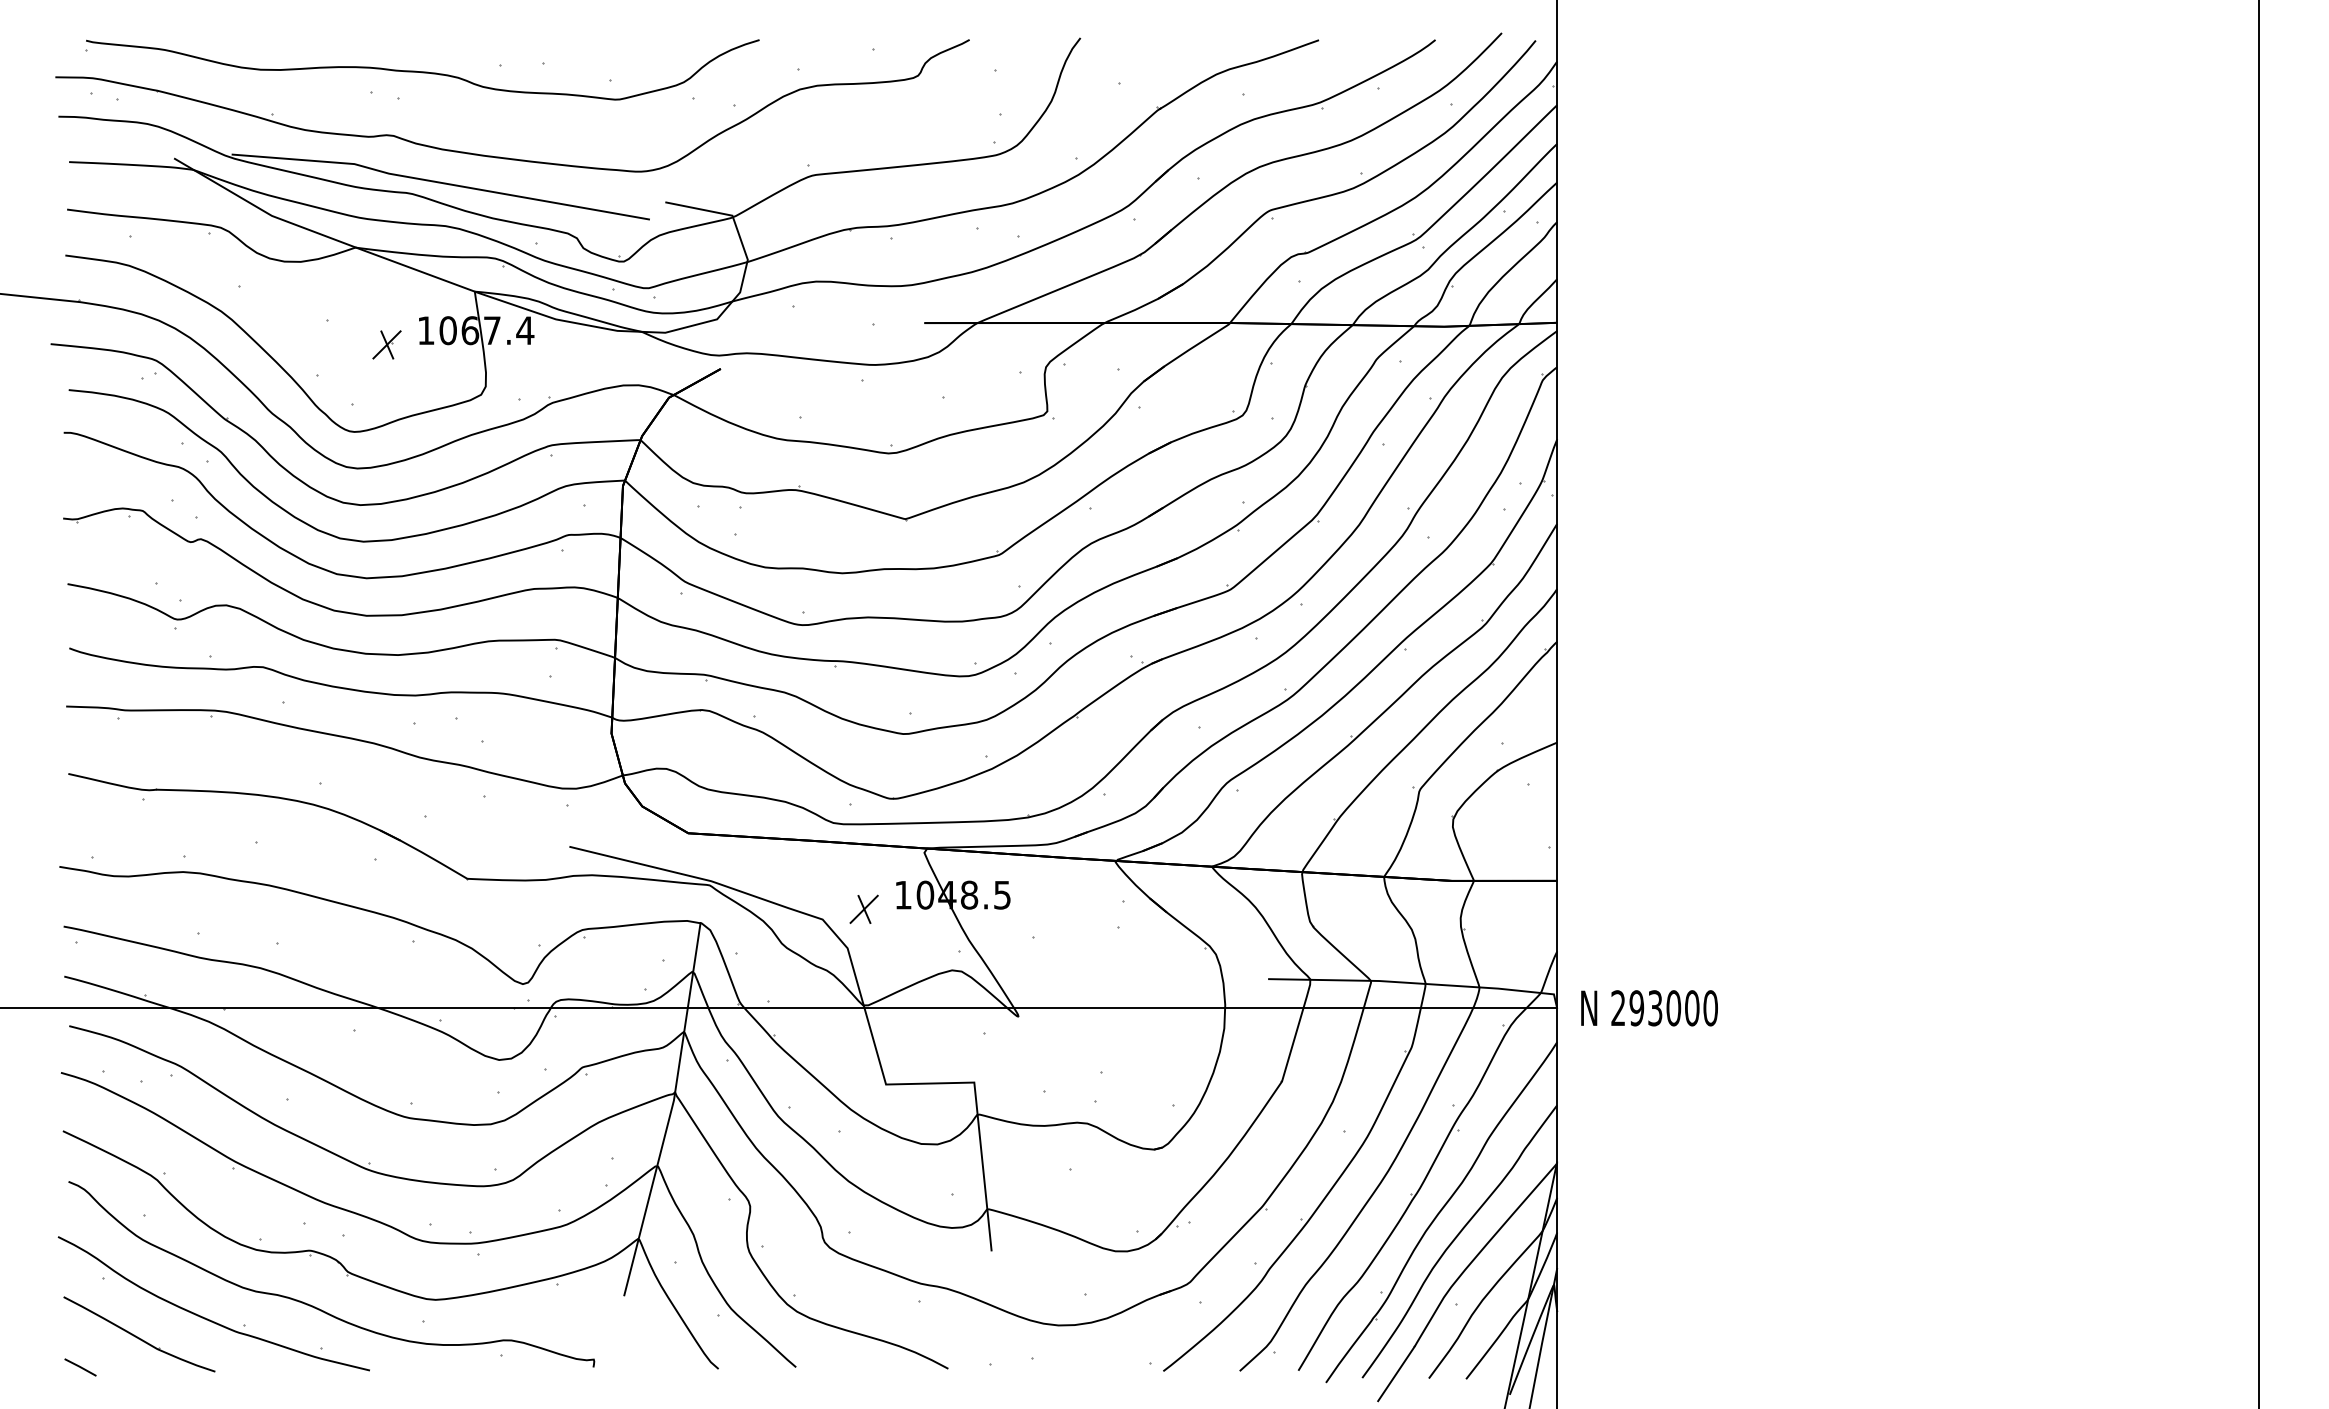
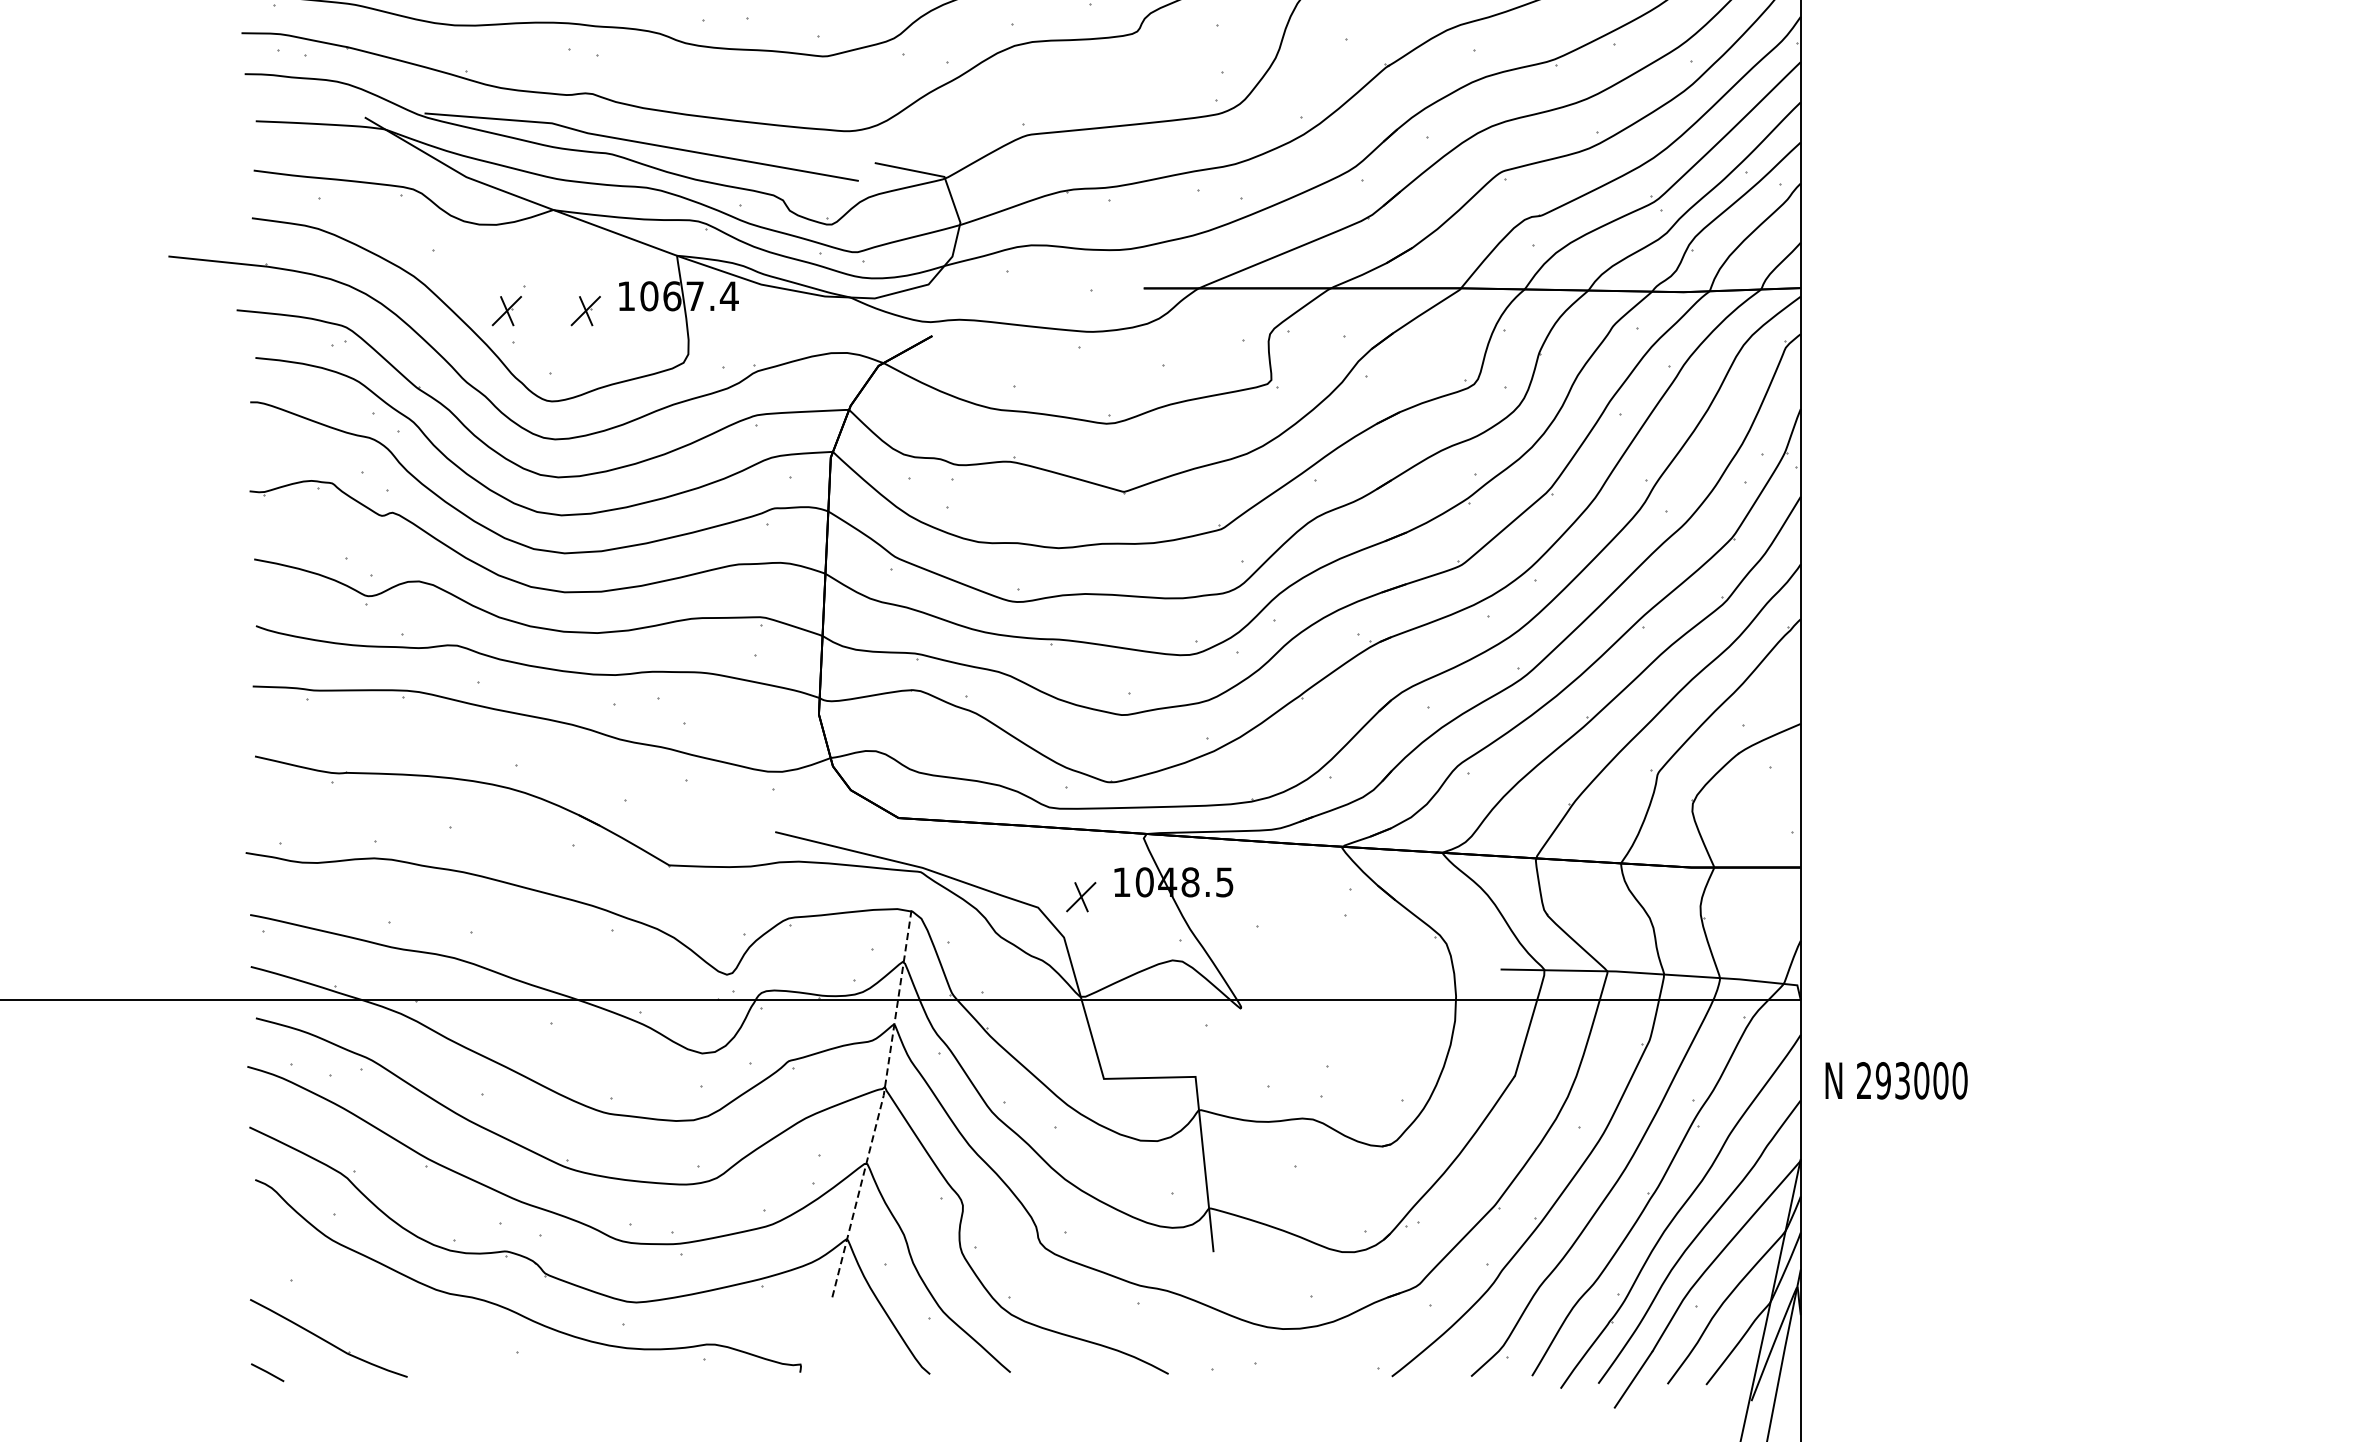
part: (310, 344) -> (506, 310), added
text: (1649, 1008) -> (1896, 1080), moved
line: (671, 1110) -> (881, 1105), solid -> dashed
part: (205, 1317) -> (397, 1320), removed

